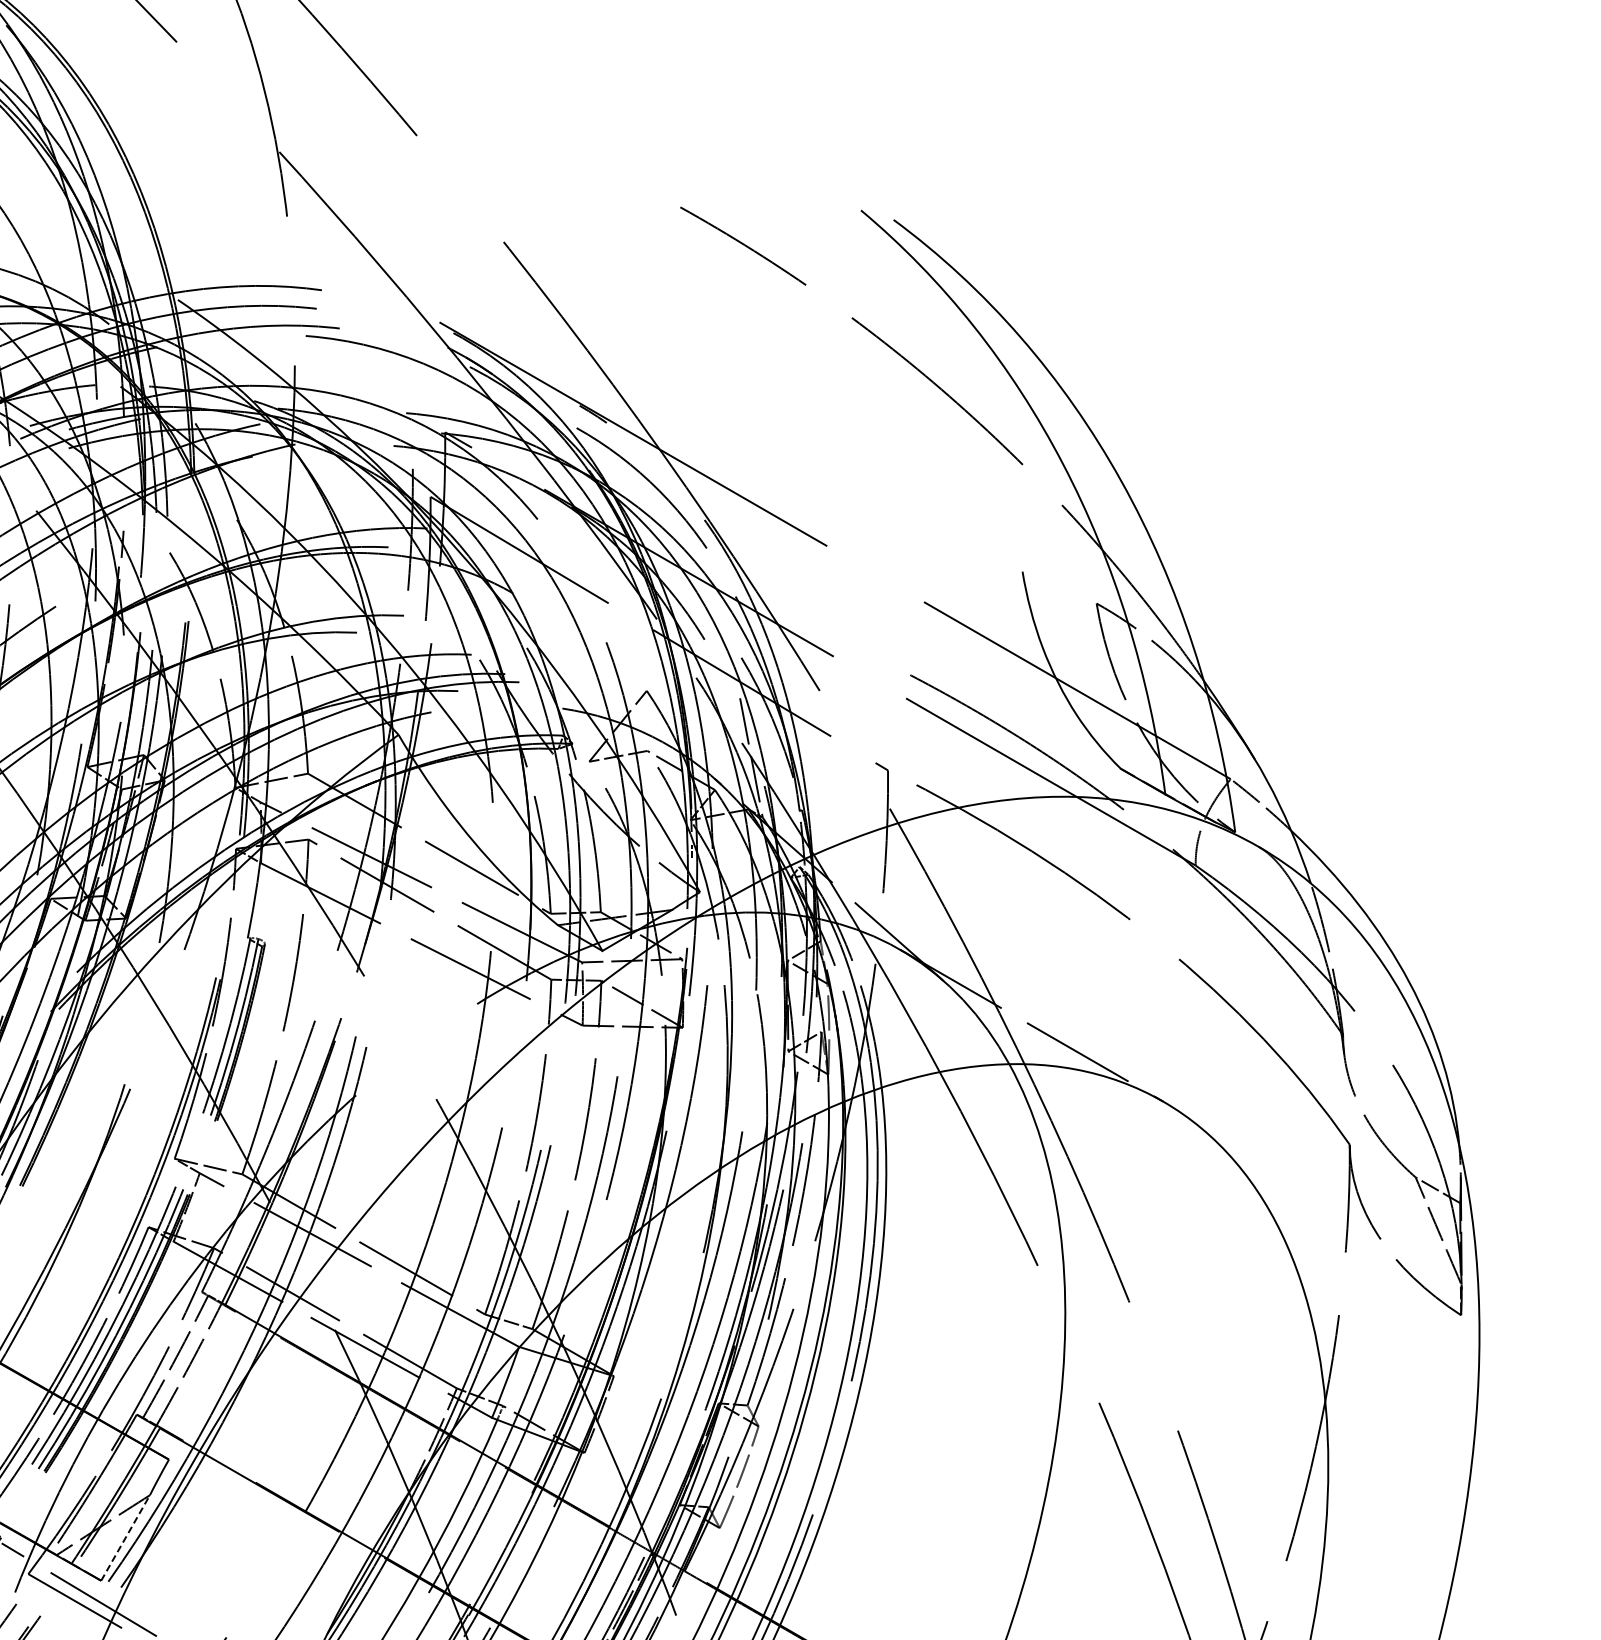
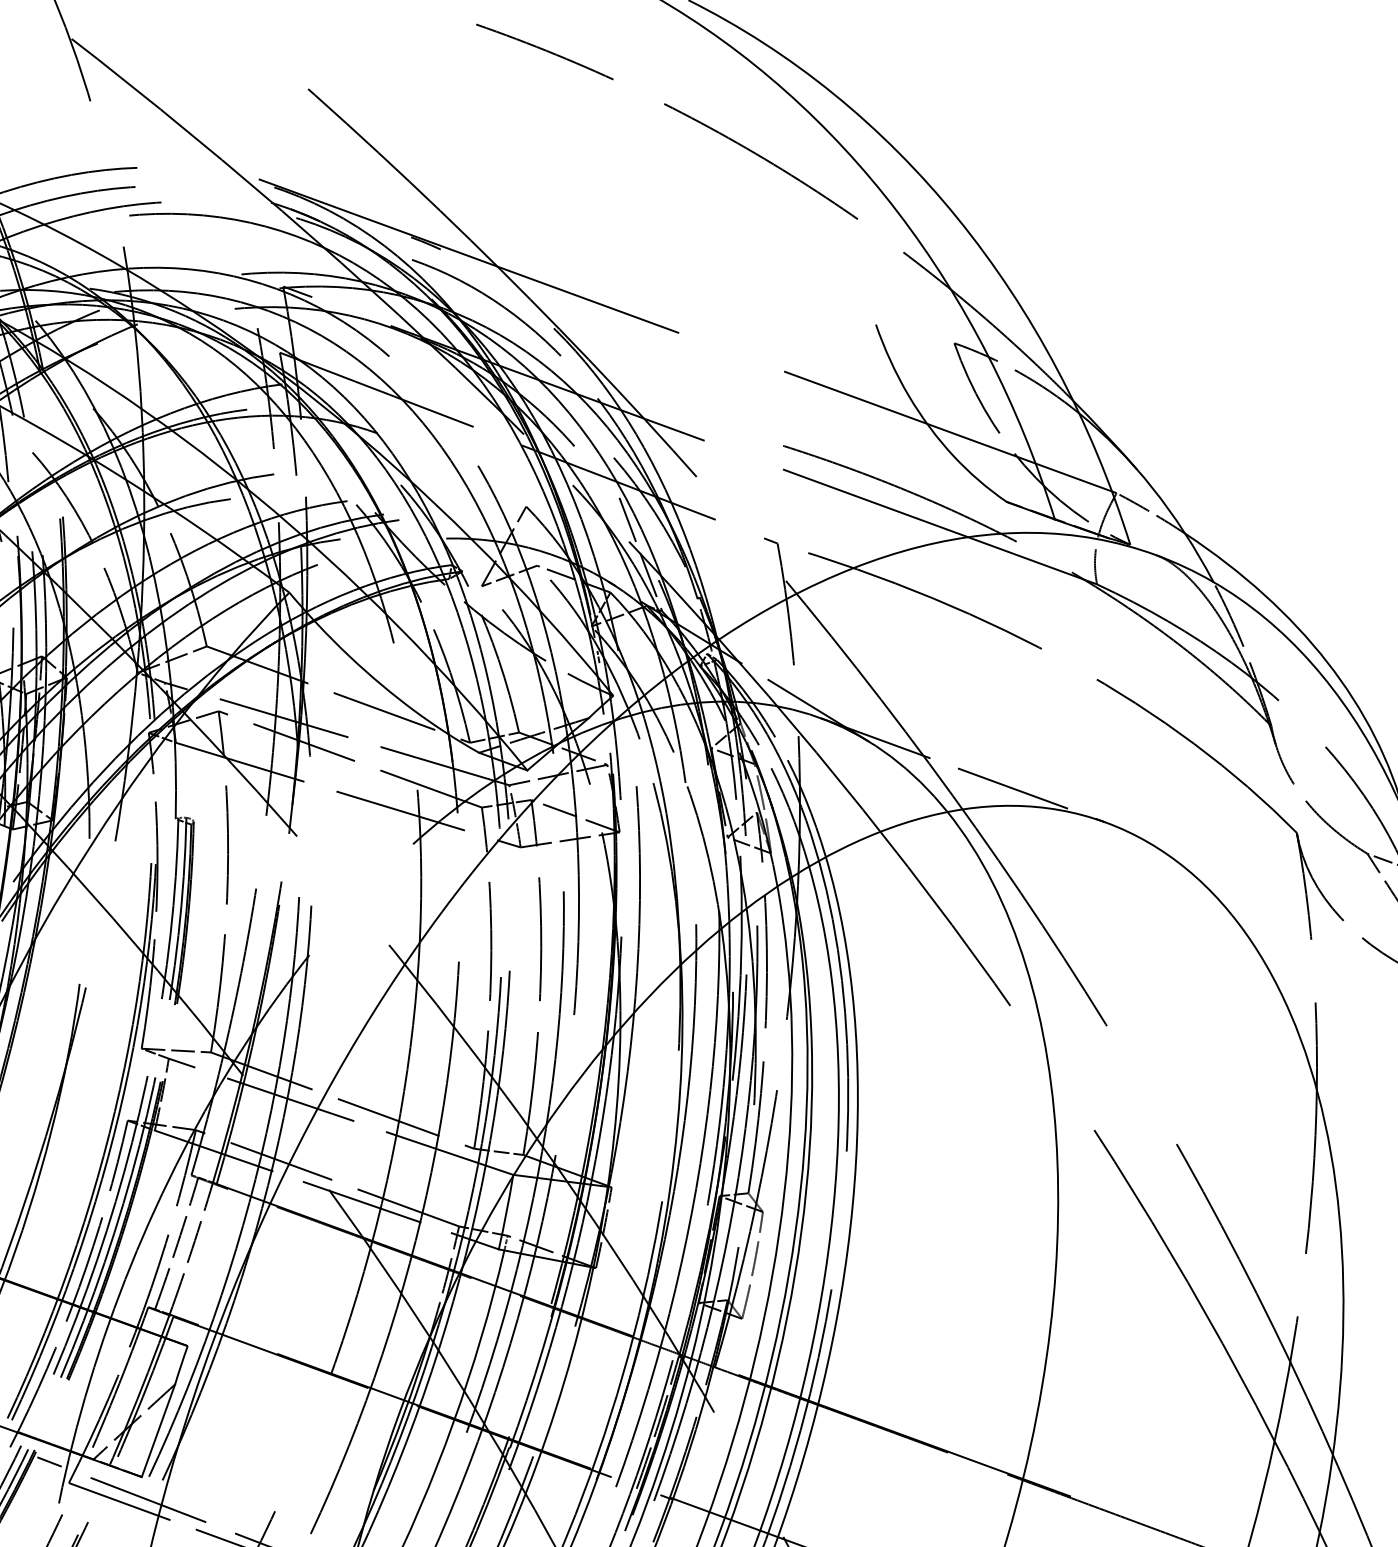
line: (125, 1537) -> (158, 1430), dashed -> solid

